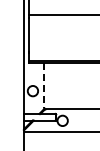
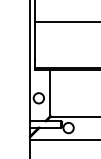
line: (44, 85) -> (50, 92), dashed -> solid

